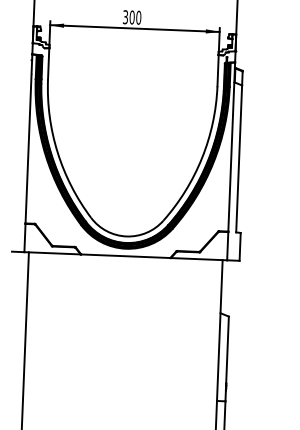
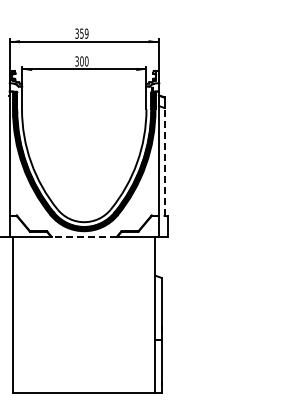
line: (239, 159) -> (164, 162), solid -> dashed
line: (126, 255) -> (84, 236), solid -> dashed

